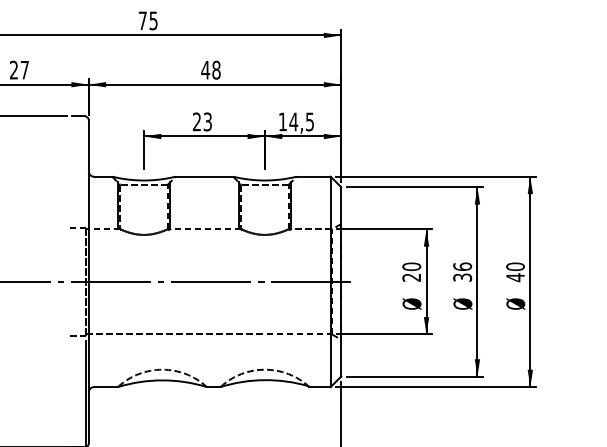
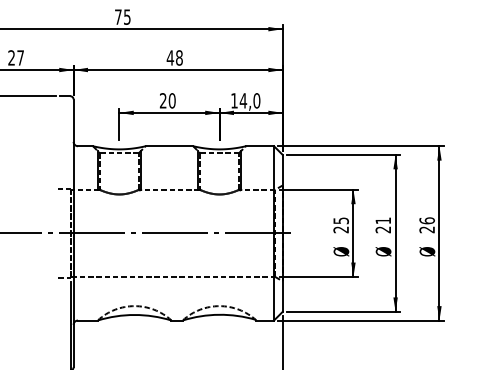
text: (206, 121) -> (171, 100), 23 -> 20
text: (309, 121) -> (256, 100), 14,5 -> 14,0
text: (410, 266) -> (340, 220), 20 -> 25
text: (462, 272) -> (383, 225), 36 -> 21
text: (514, 272) -> (426, 225), 40 -> 26

